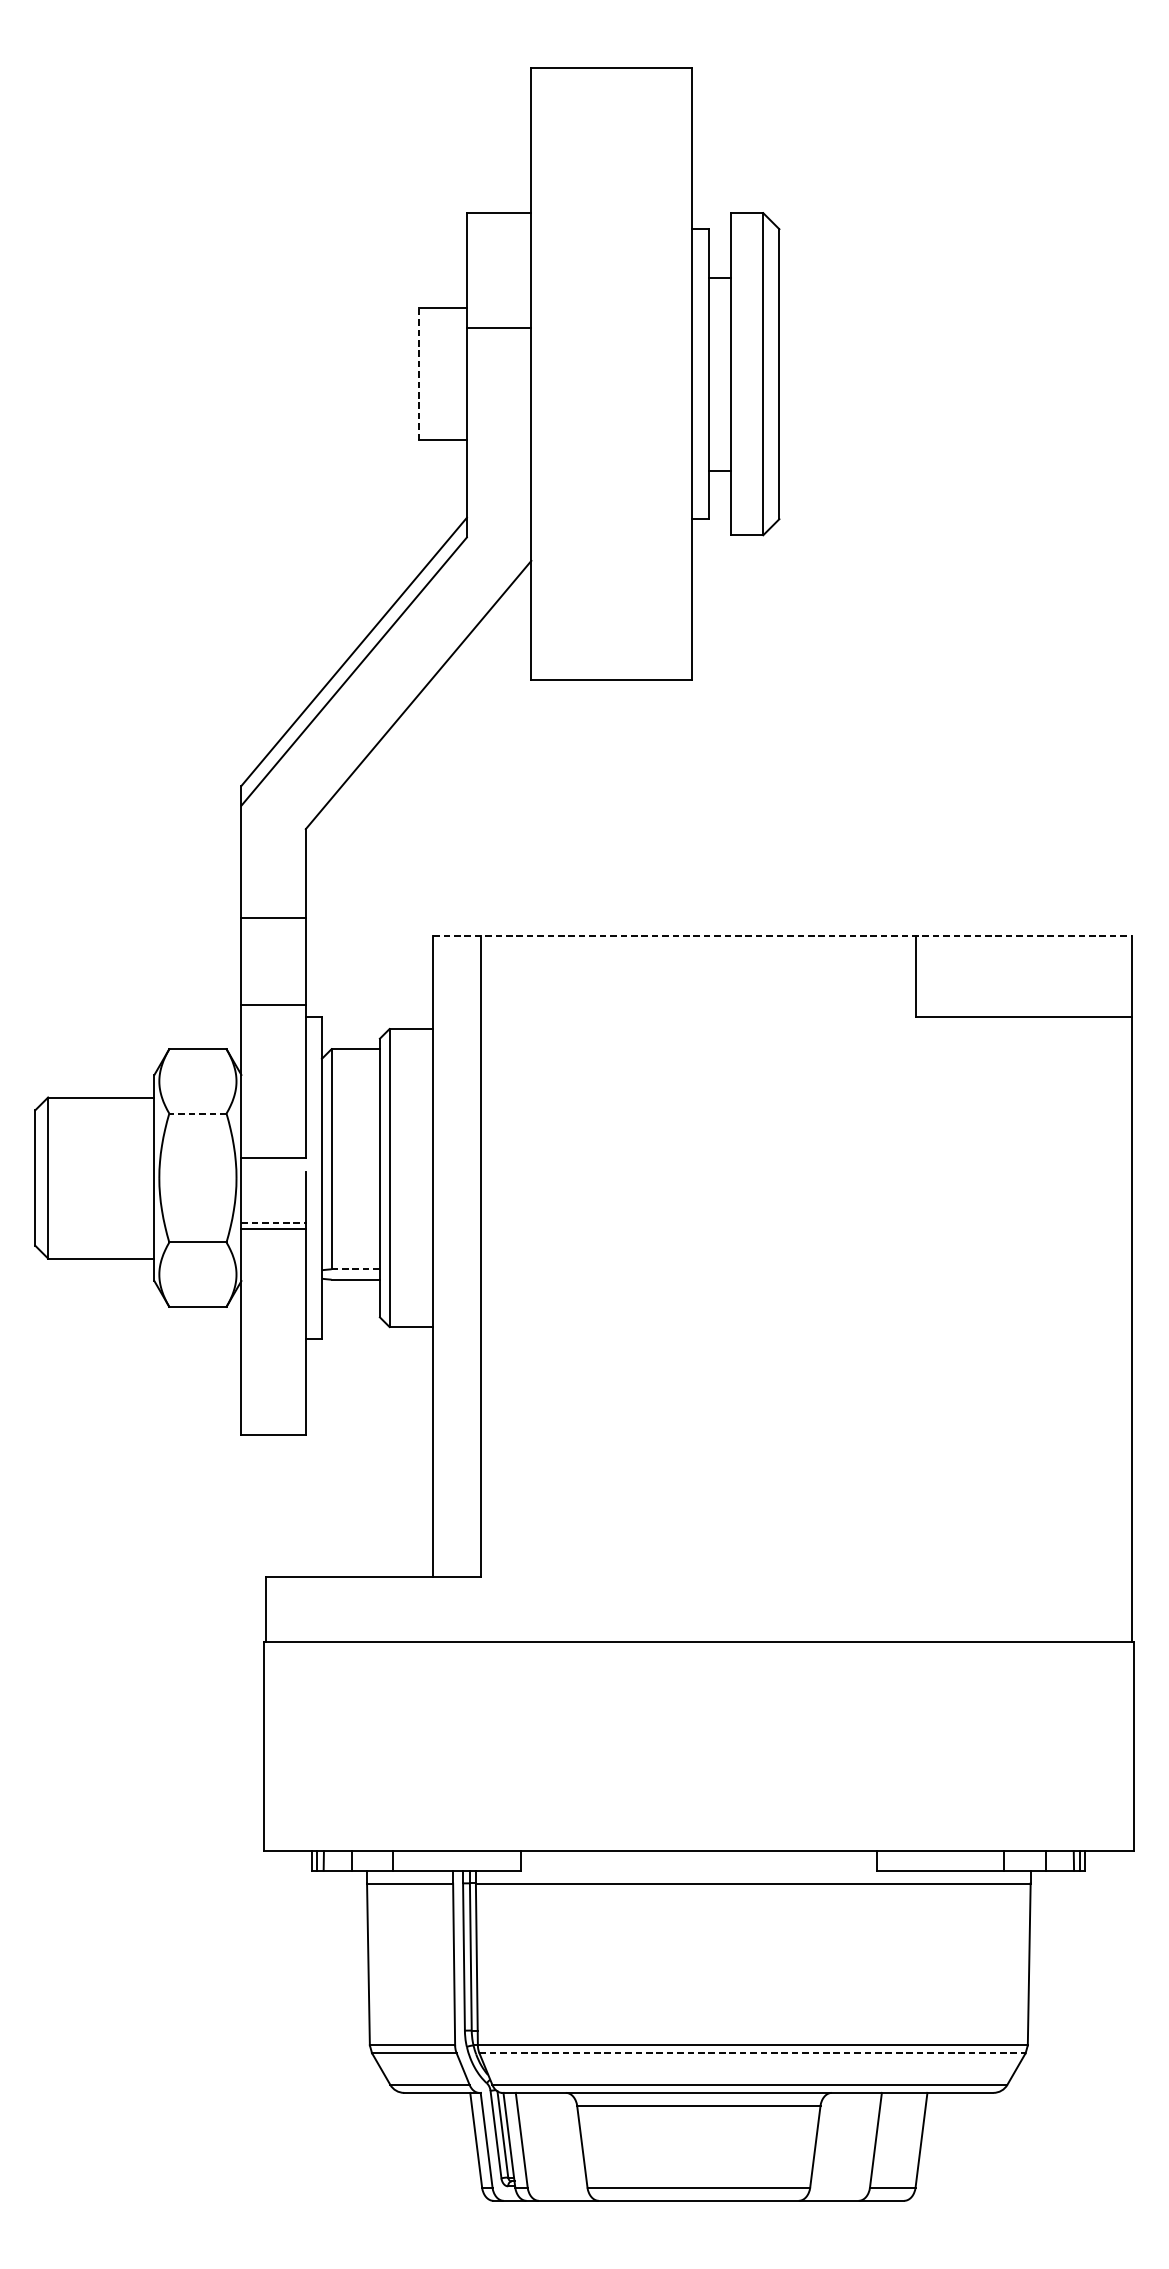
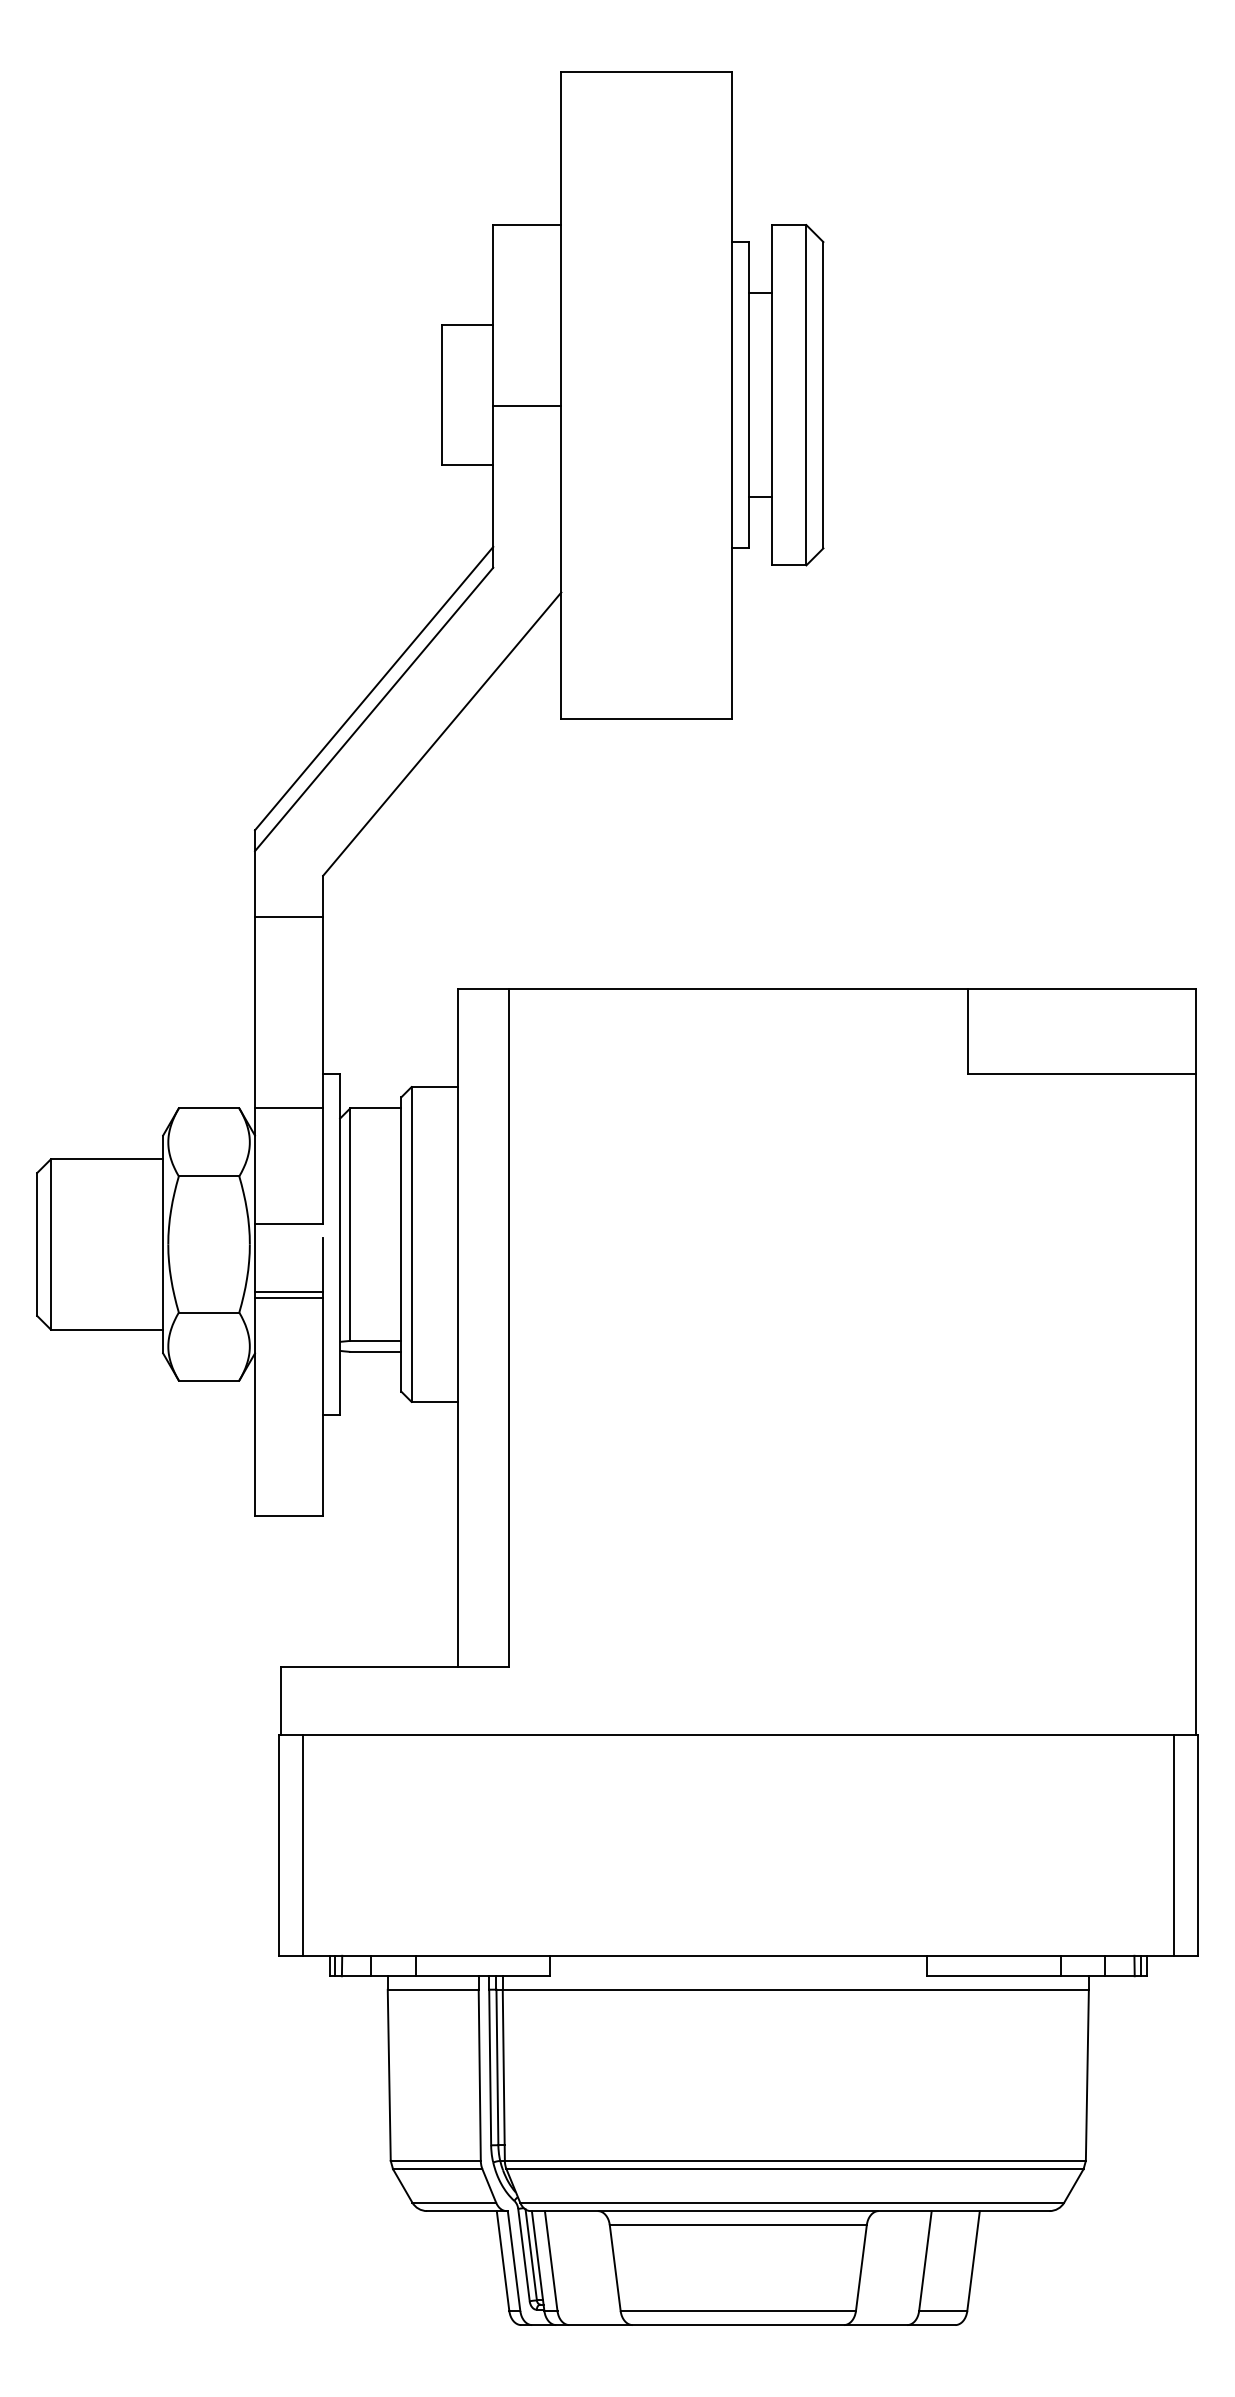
line: (499, 328) -> (527, 405), moved
line: (418, 374) -> (442, 395), dashed -> solid
line: (274, 917) -> (289, 916), moved
line: (783, 936) -> (827, 989), dashed -> solid
line: (274, 1004) -> (289, 1108), moved
line: (197, 1113) -> (208, 1176), dashed -> solid
line: (274, 1222) -> (289, 1291), dashed -> solid
line: (355, 1268) -> (375, 1340), dashed -> solid
line: (286, 1745) -> (302, 1844), added
line: (1110, 1745) -> (1173, 1844), added
line: (752, 2053) -> (795, 2169), dashed -> solid

